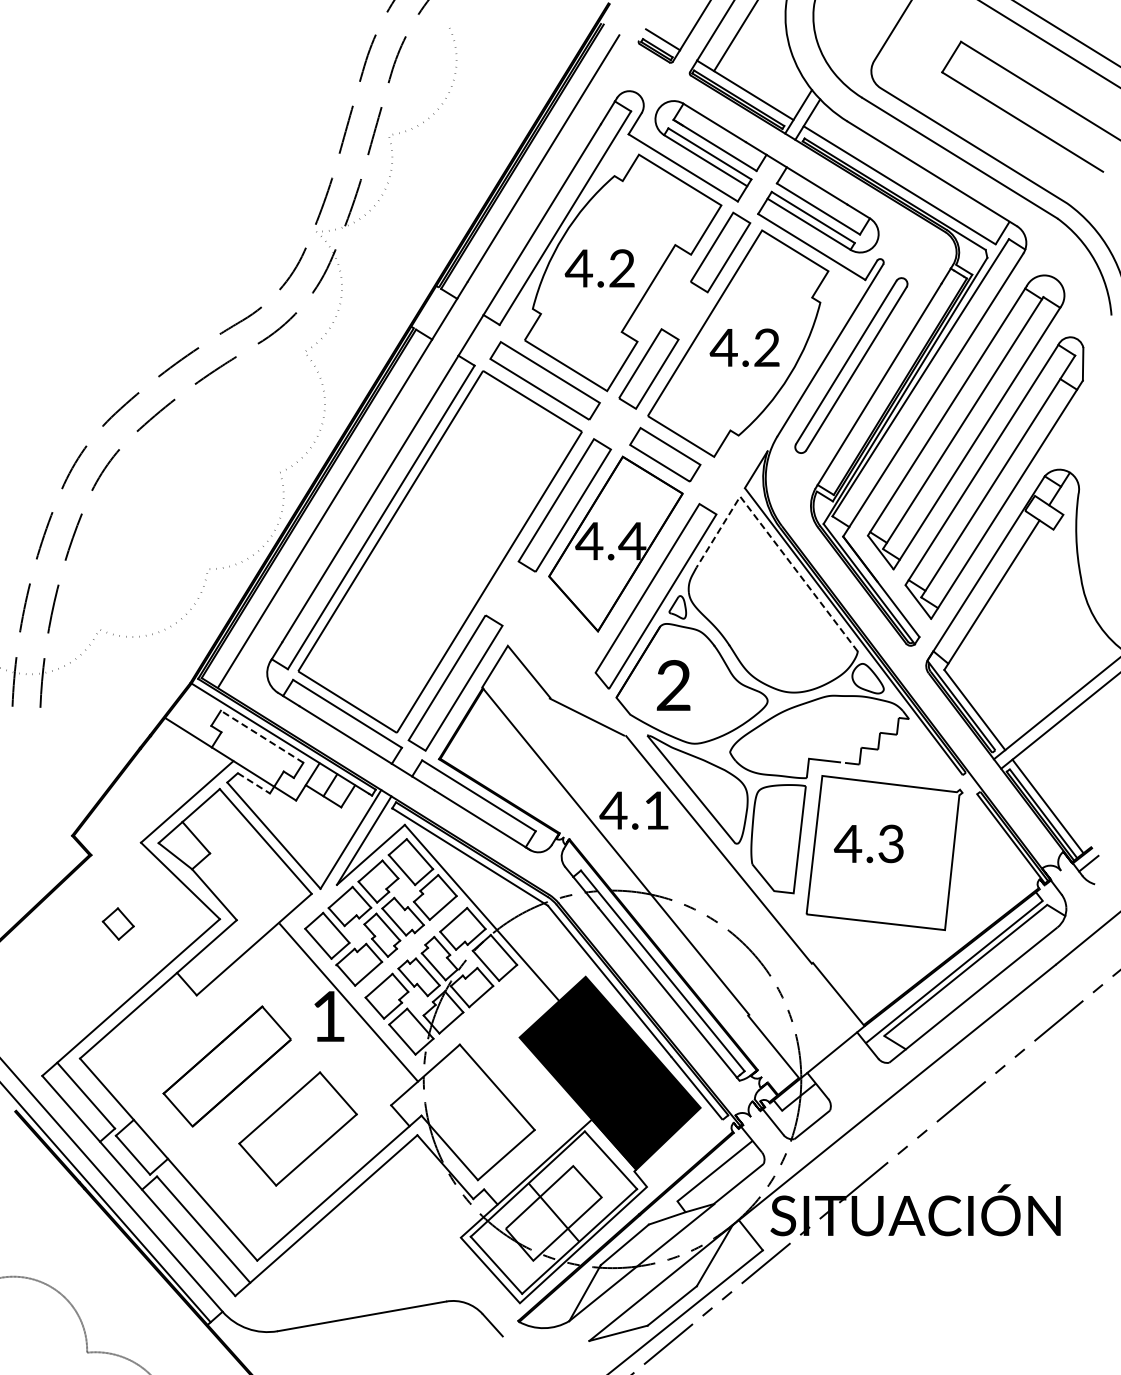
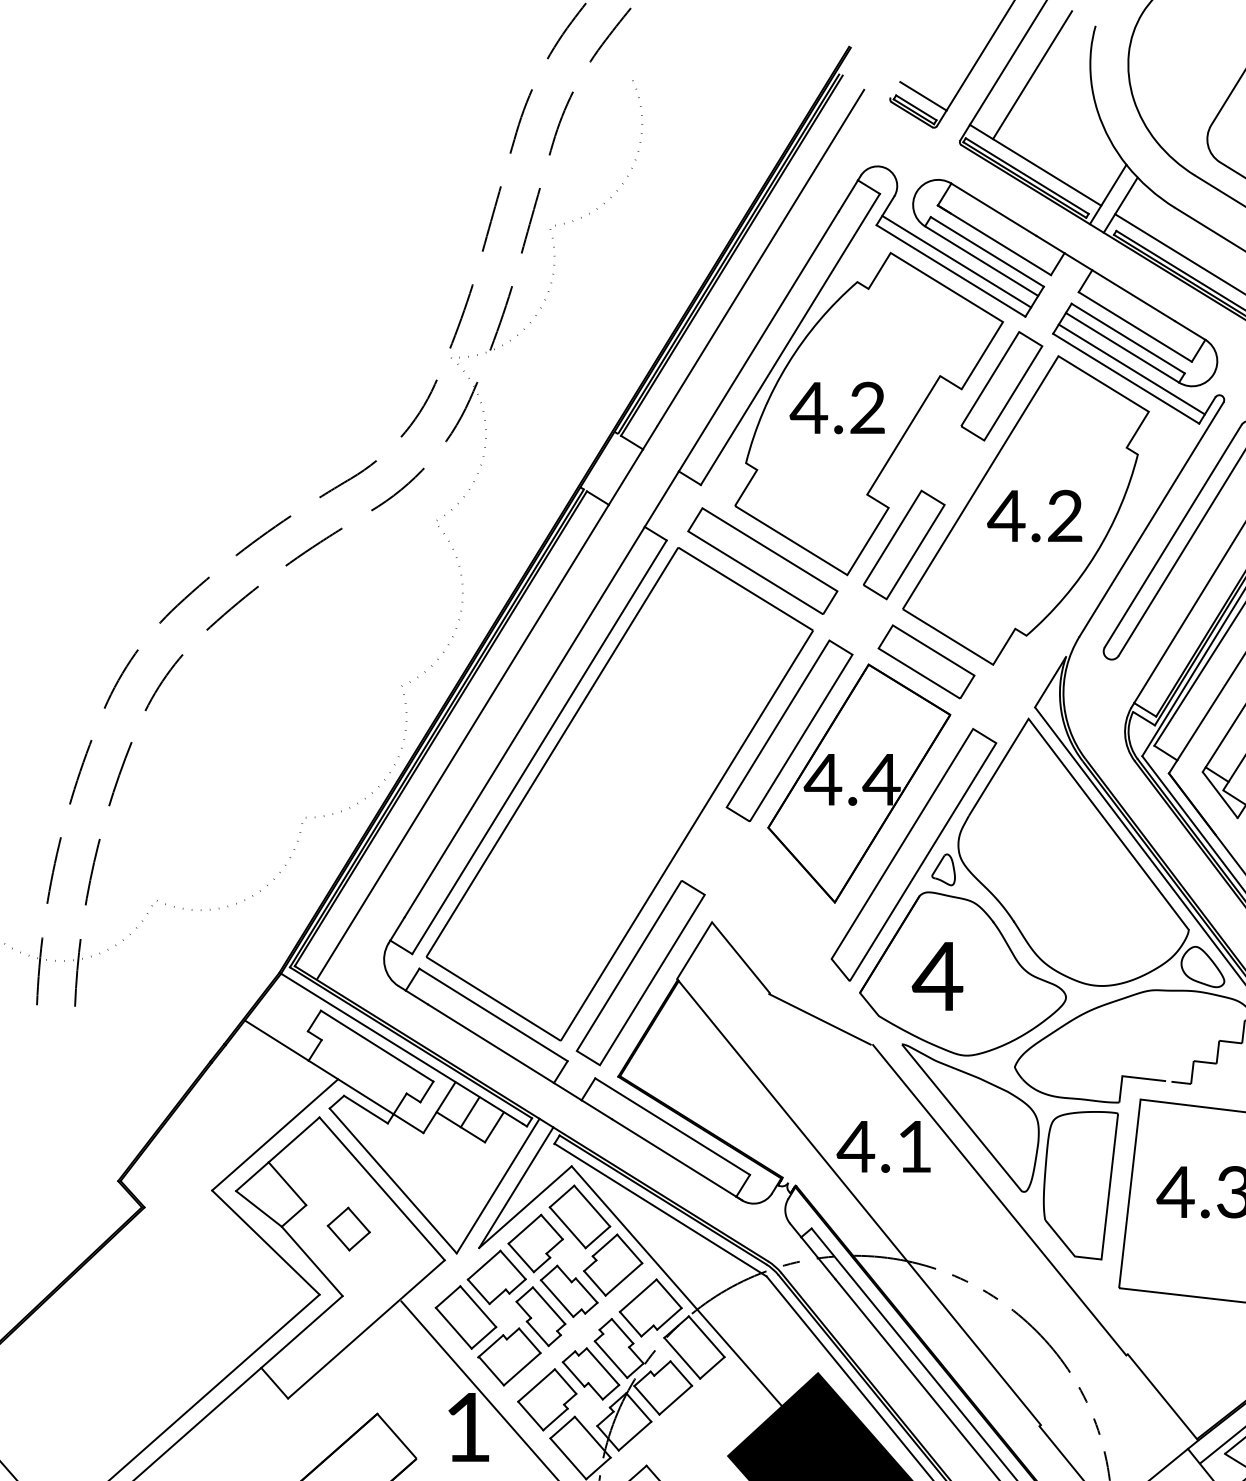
line: (687, 160) -> (956, 260), added
line: (815, 240) -> (1131, 369), added
line: (773, 540) -> (1073, 778), dashed -> solid
text: (673, 685) -> (937, 976), 2 -> 4
line: (262, 736) -> (377, 1045), dashed -> solid
line: (253, 783) -> (365, 1109), dashed -> solid
part: (117, 923) -> (347, 1228), moved

